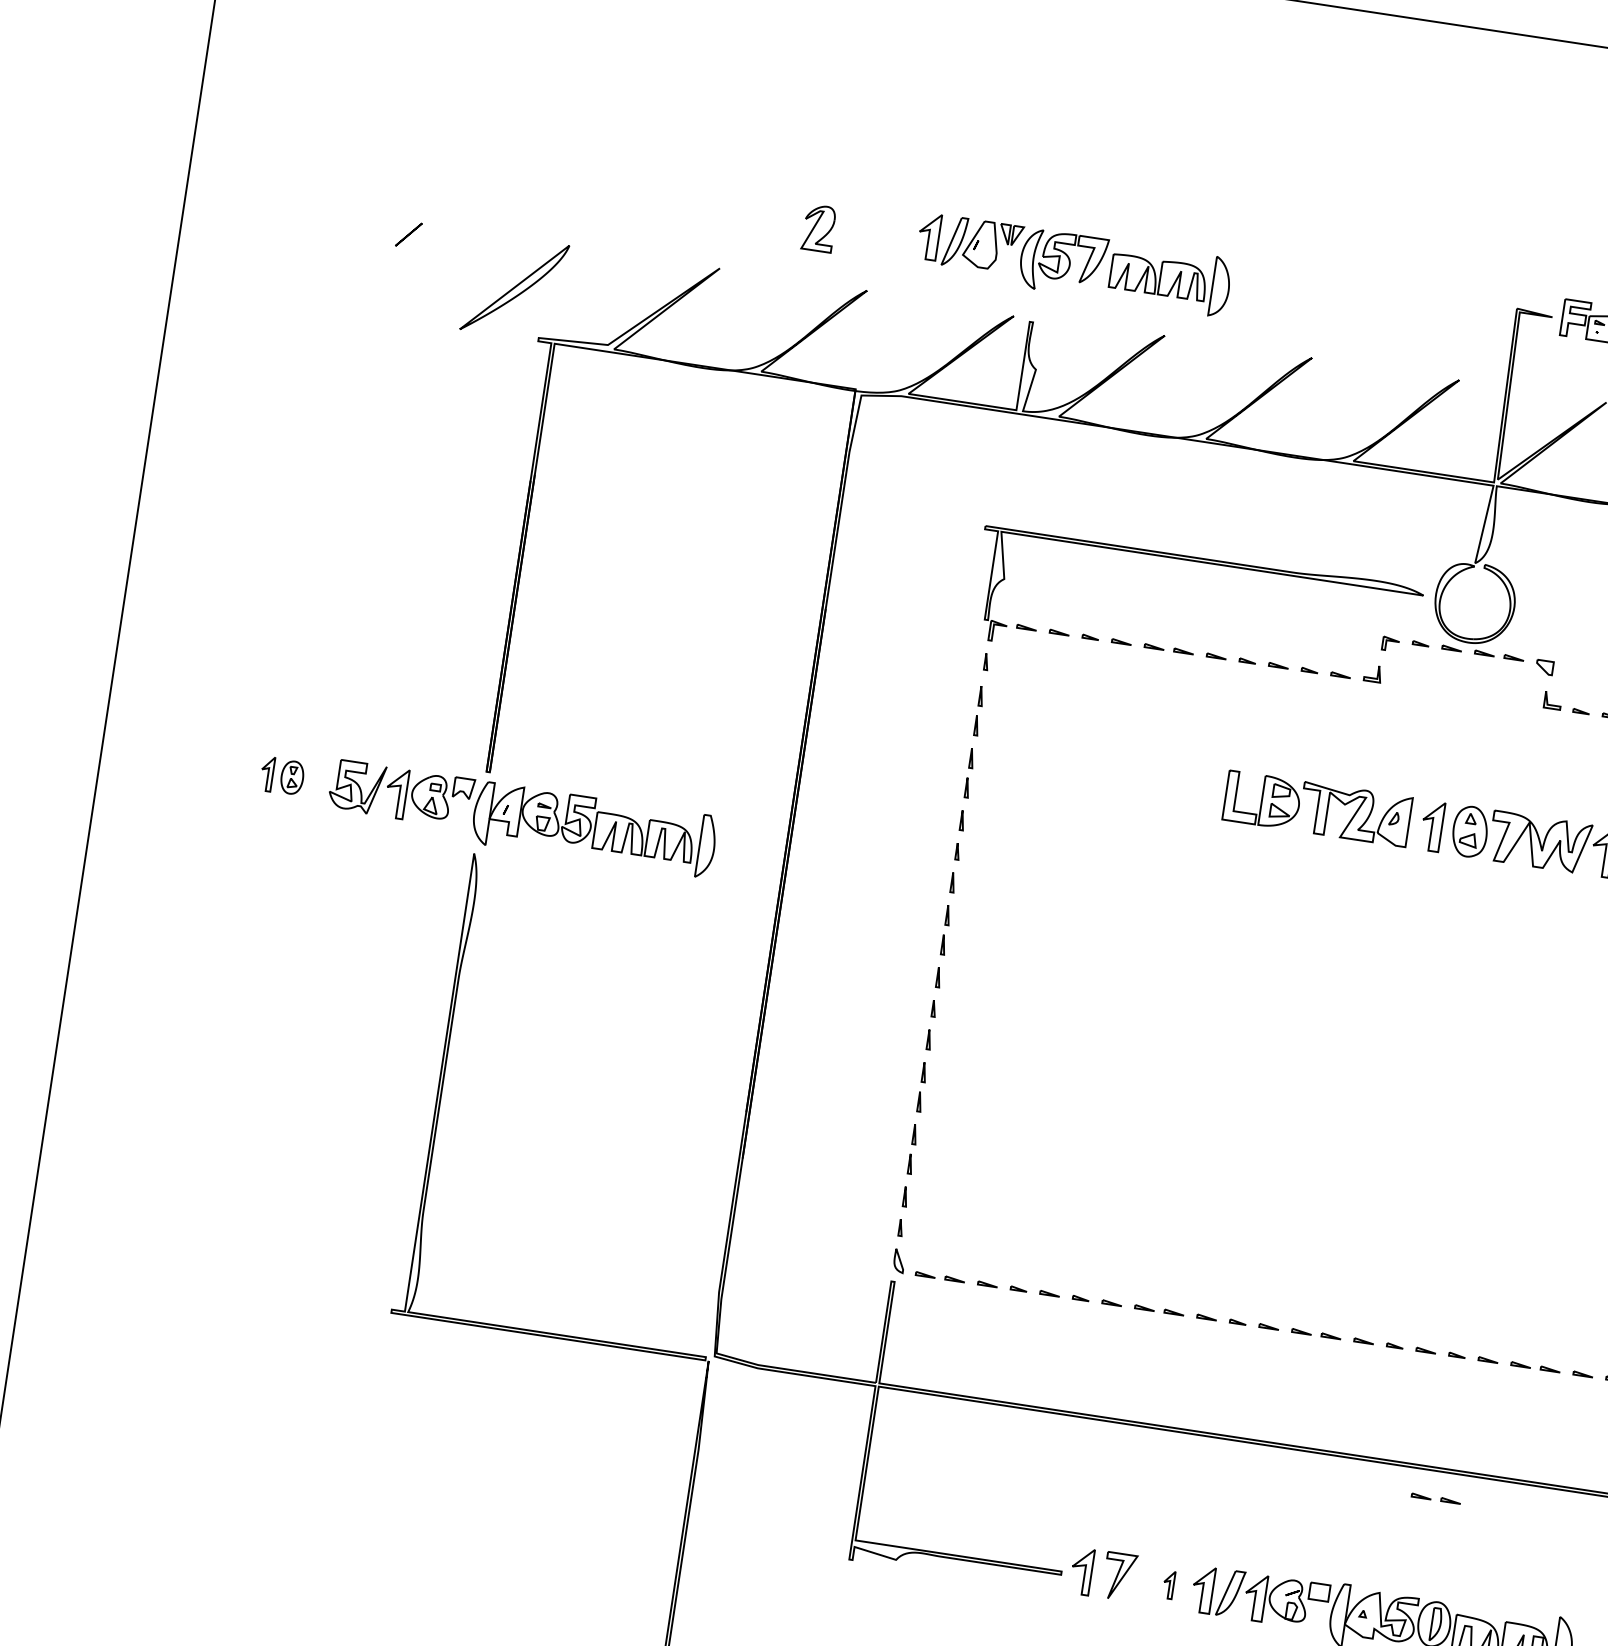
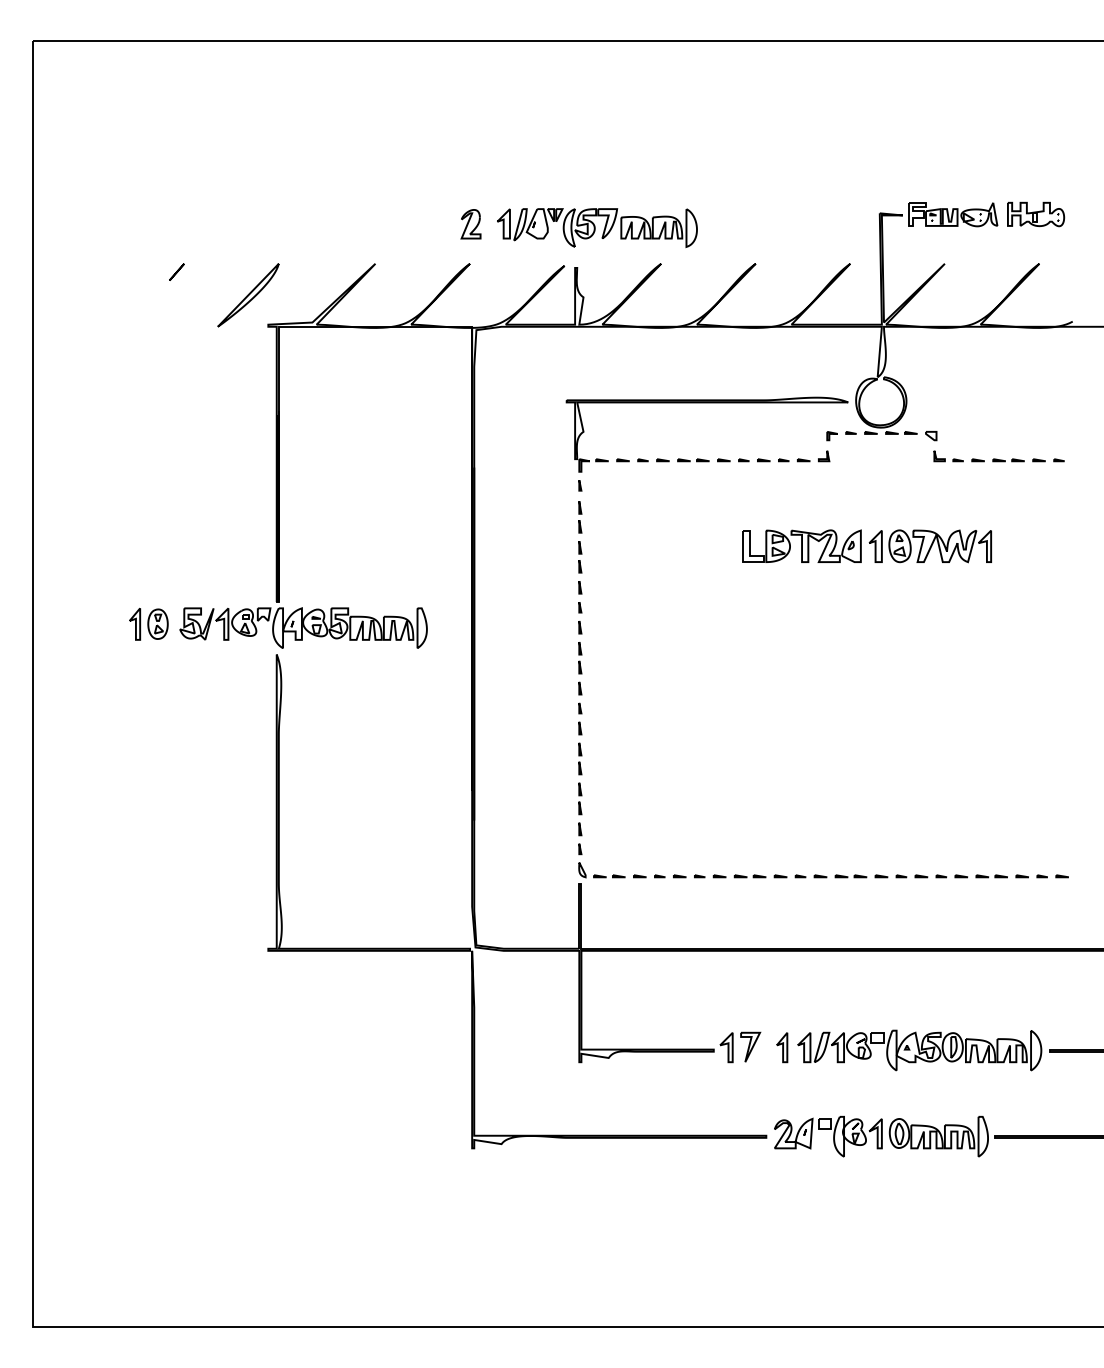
part: (818, 228) -> (470, 224), moved
part: (281, 775) -> (148, 623), size x1.43
line: (1432, 1498) -> (939, 968), removed
part: (1169, 1584) -> (782, 1047), size x1.67

